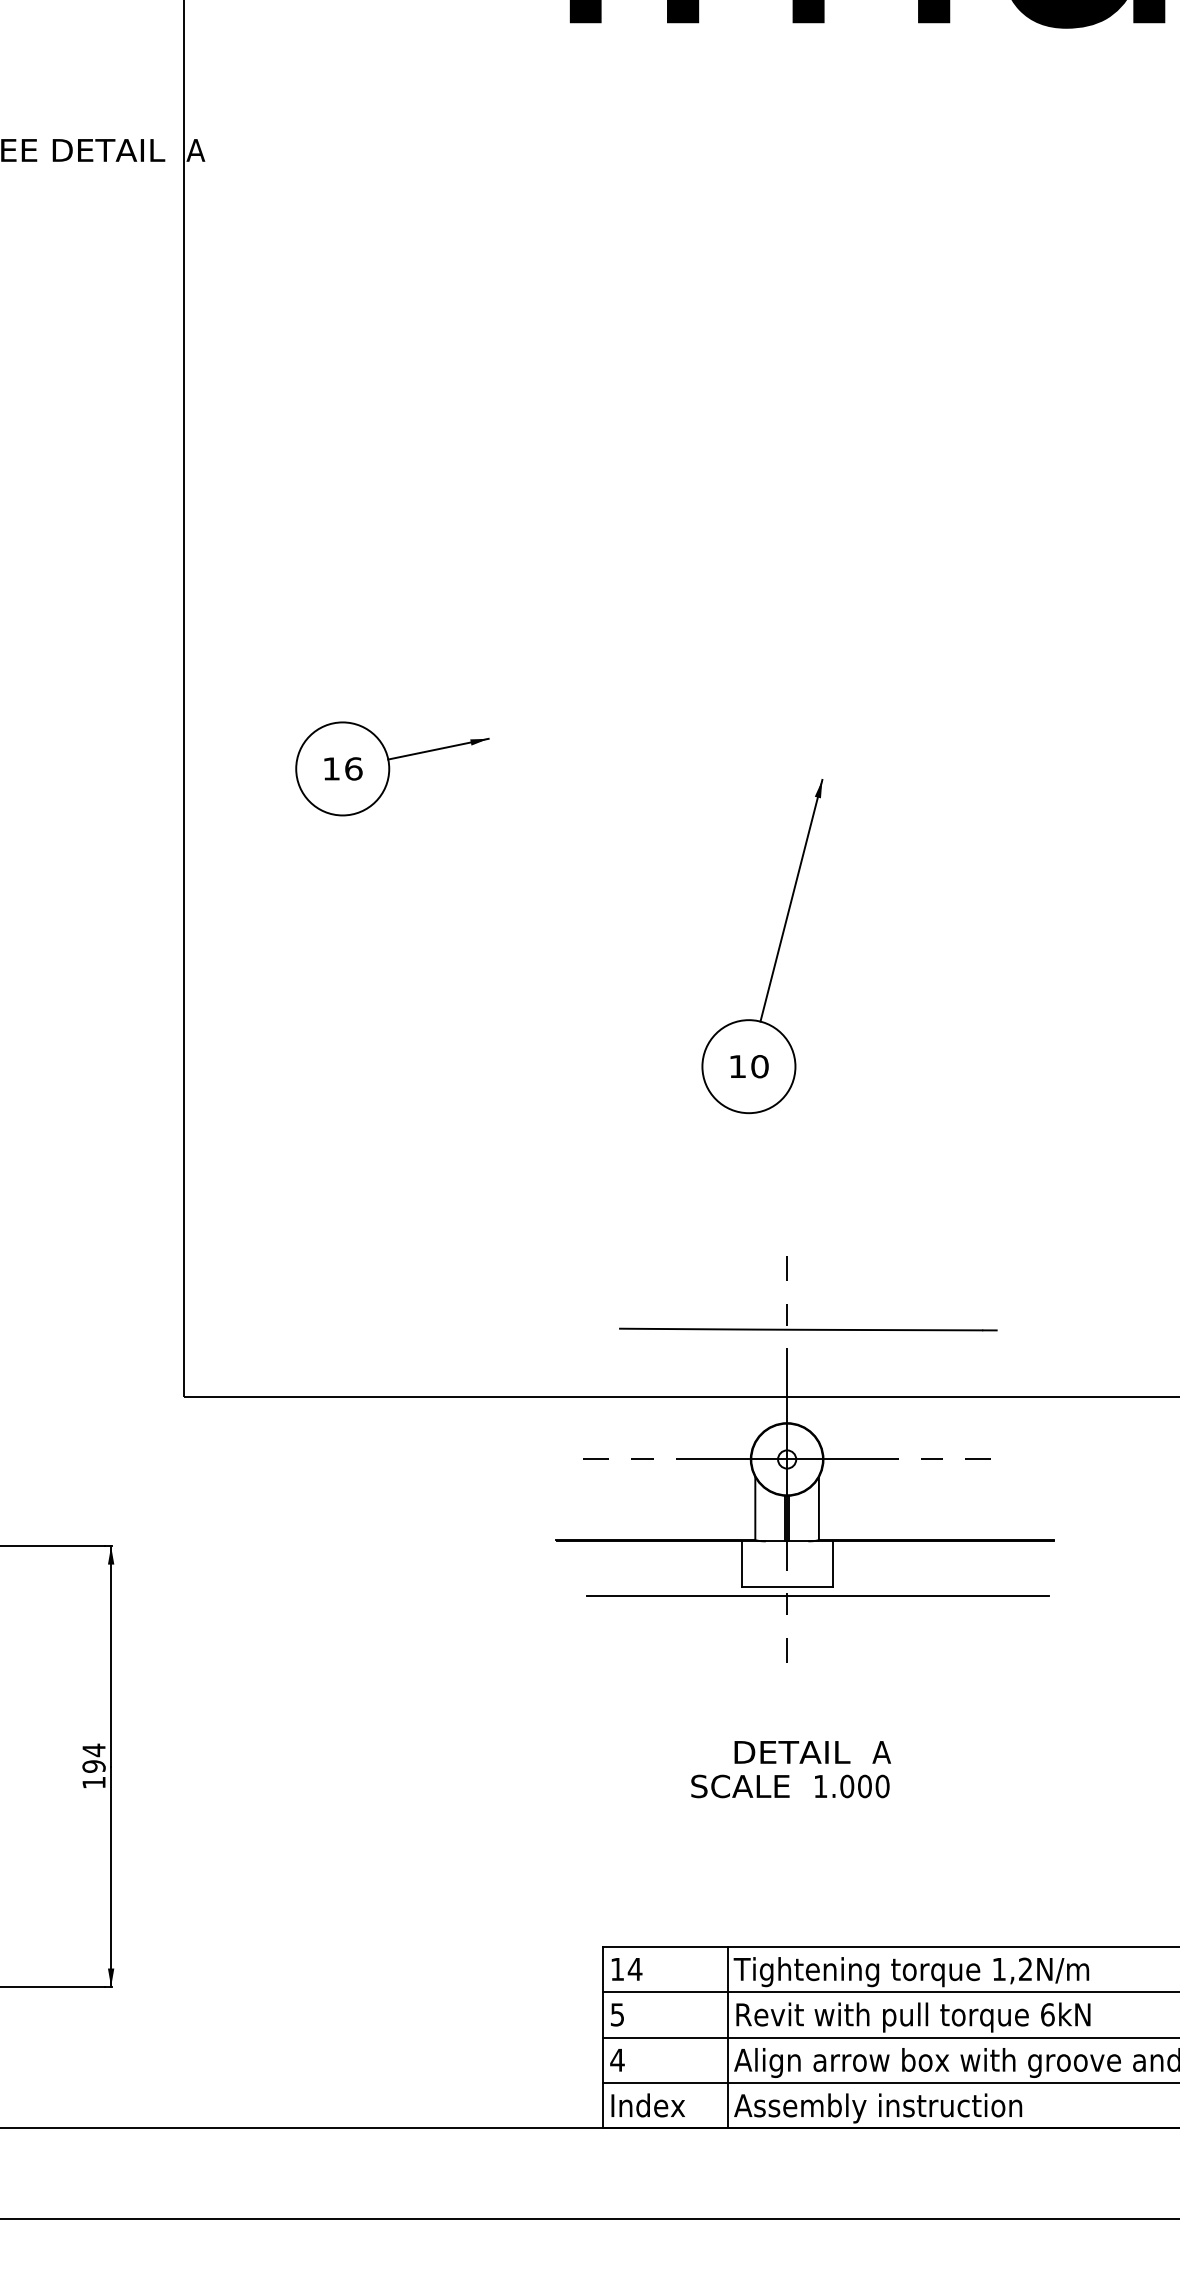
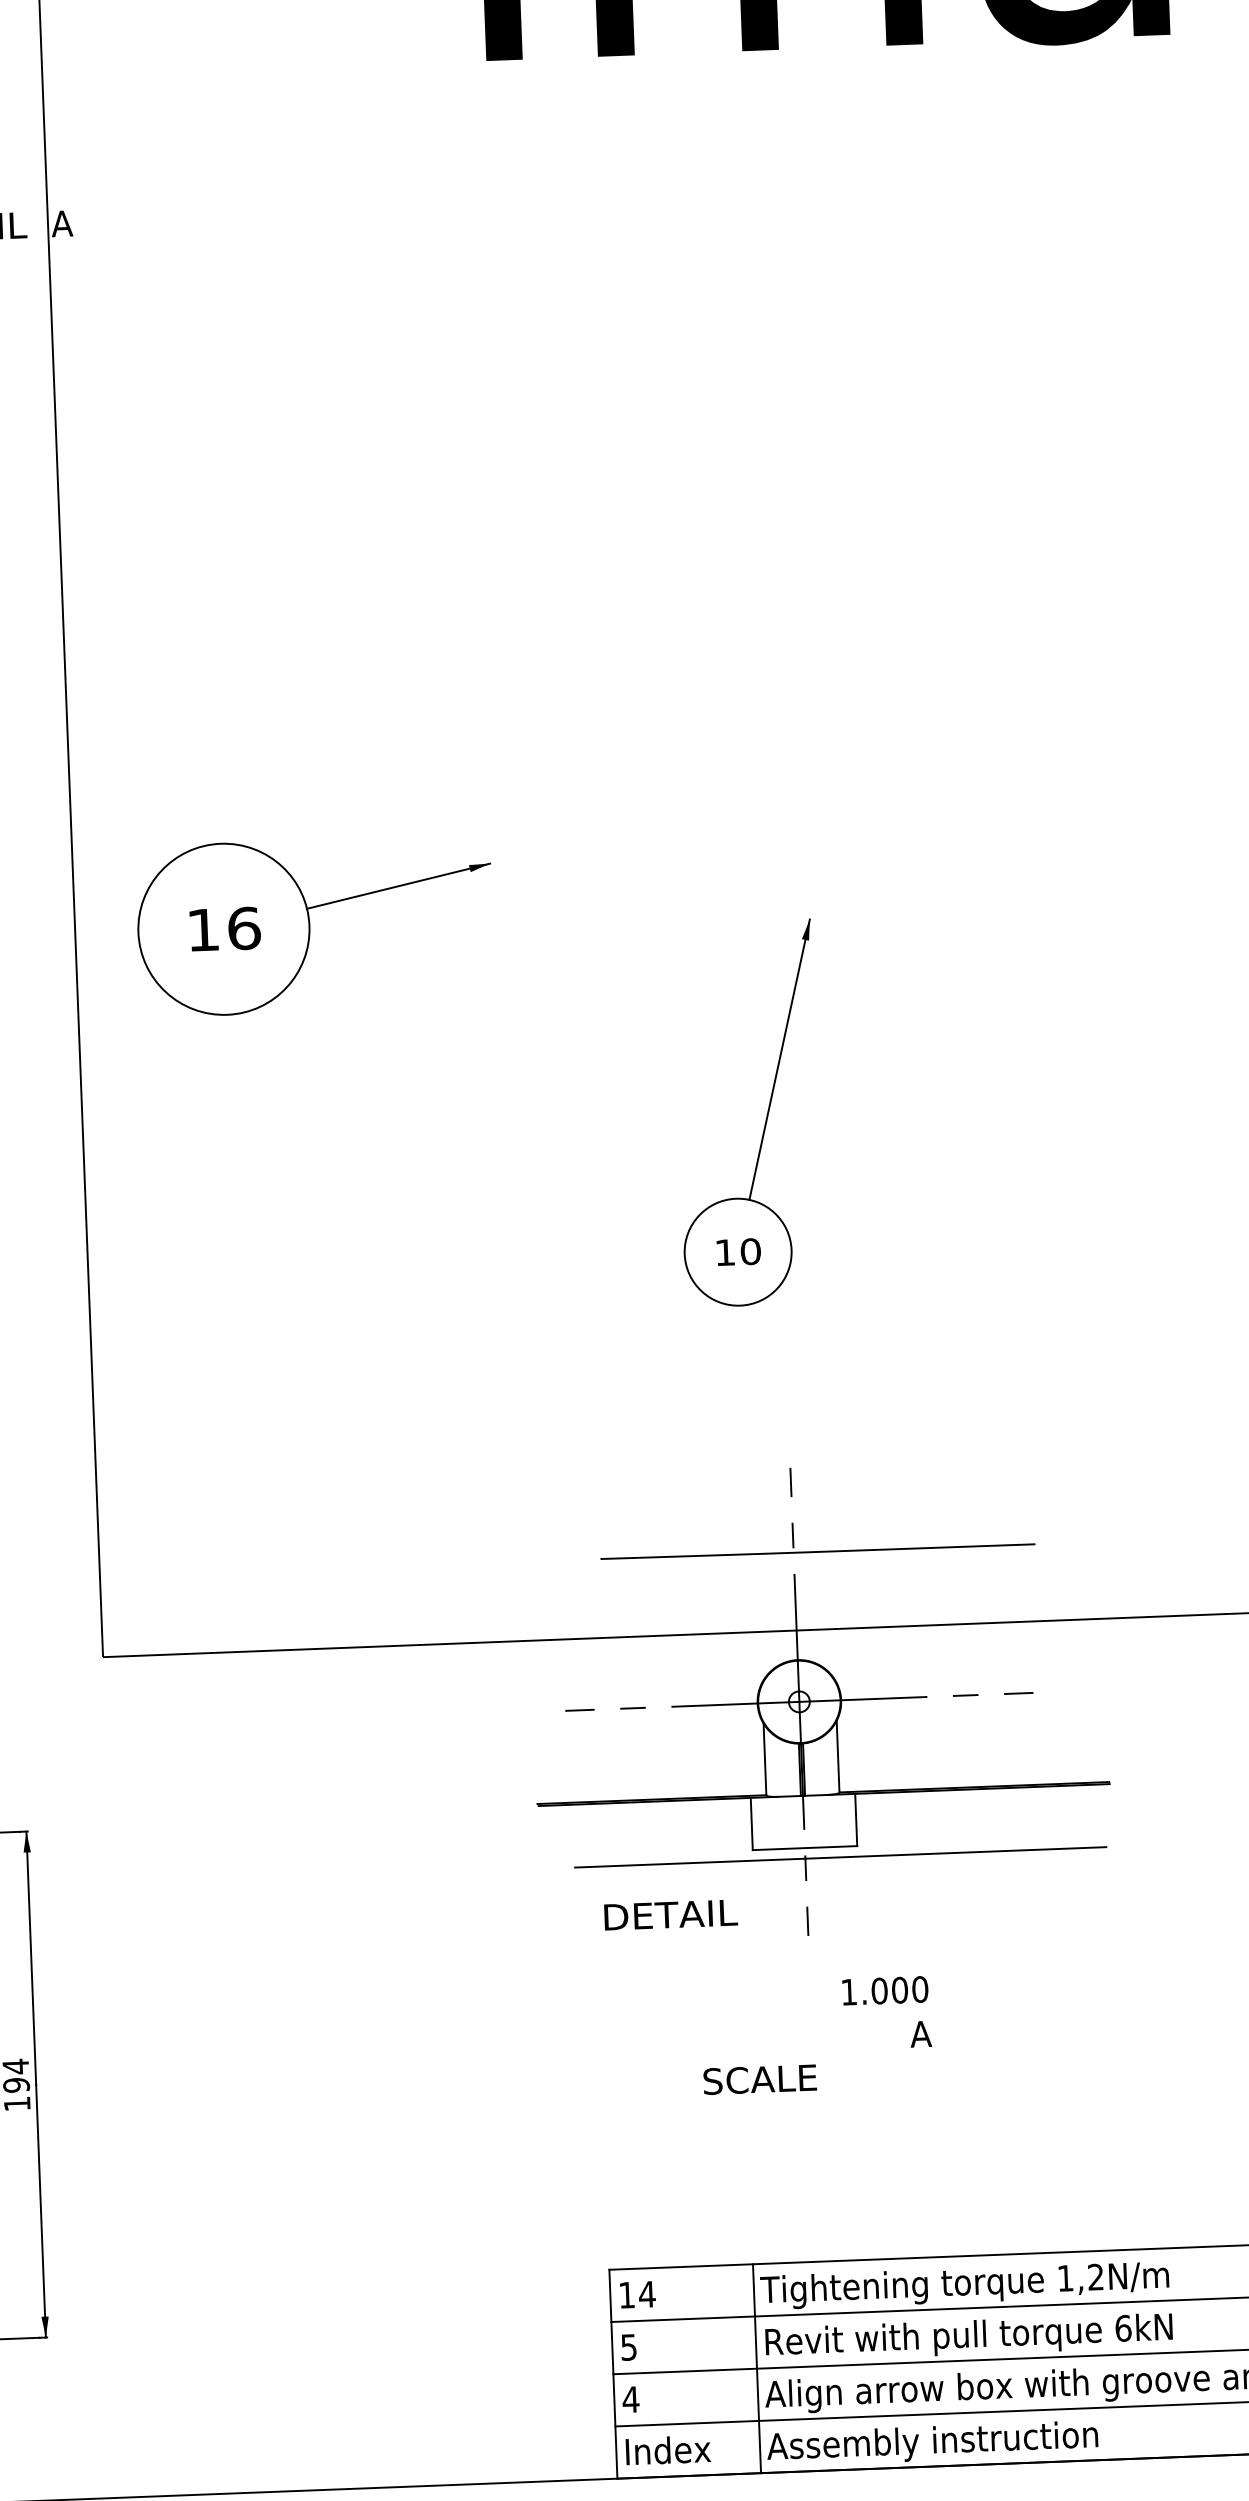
part: (392, 768) -> (315, 925), size x1.6
text: (792, 1752) -> (671, 1915), moved
text: (852, 1786) -> (885, 1990), moved

